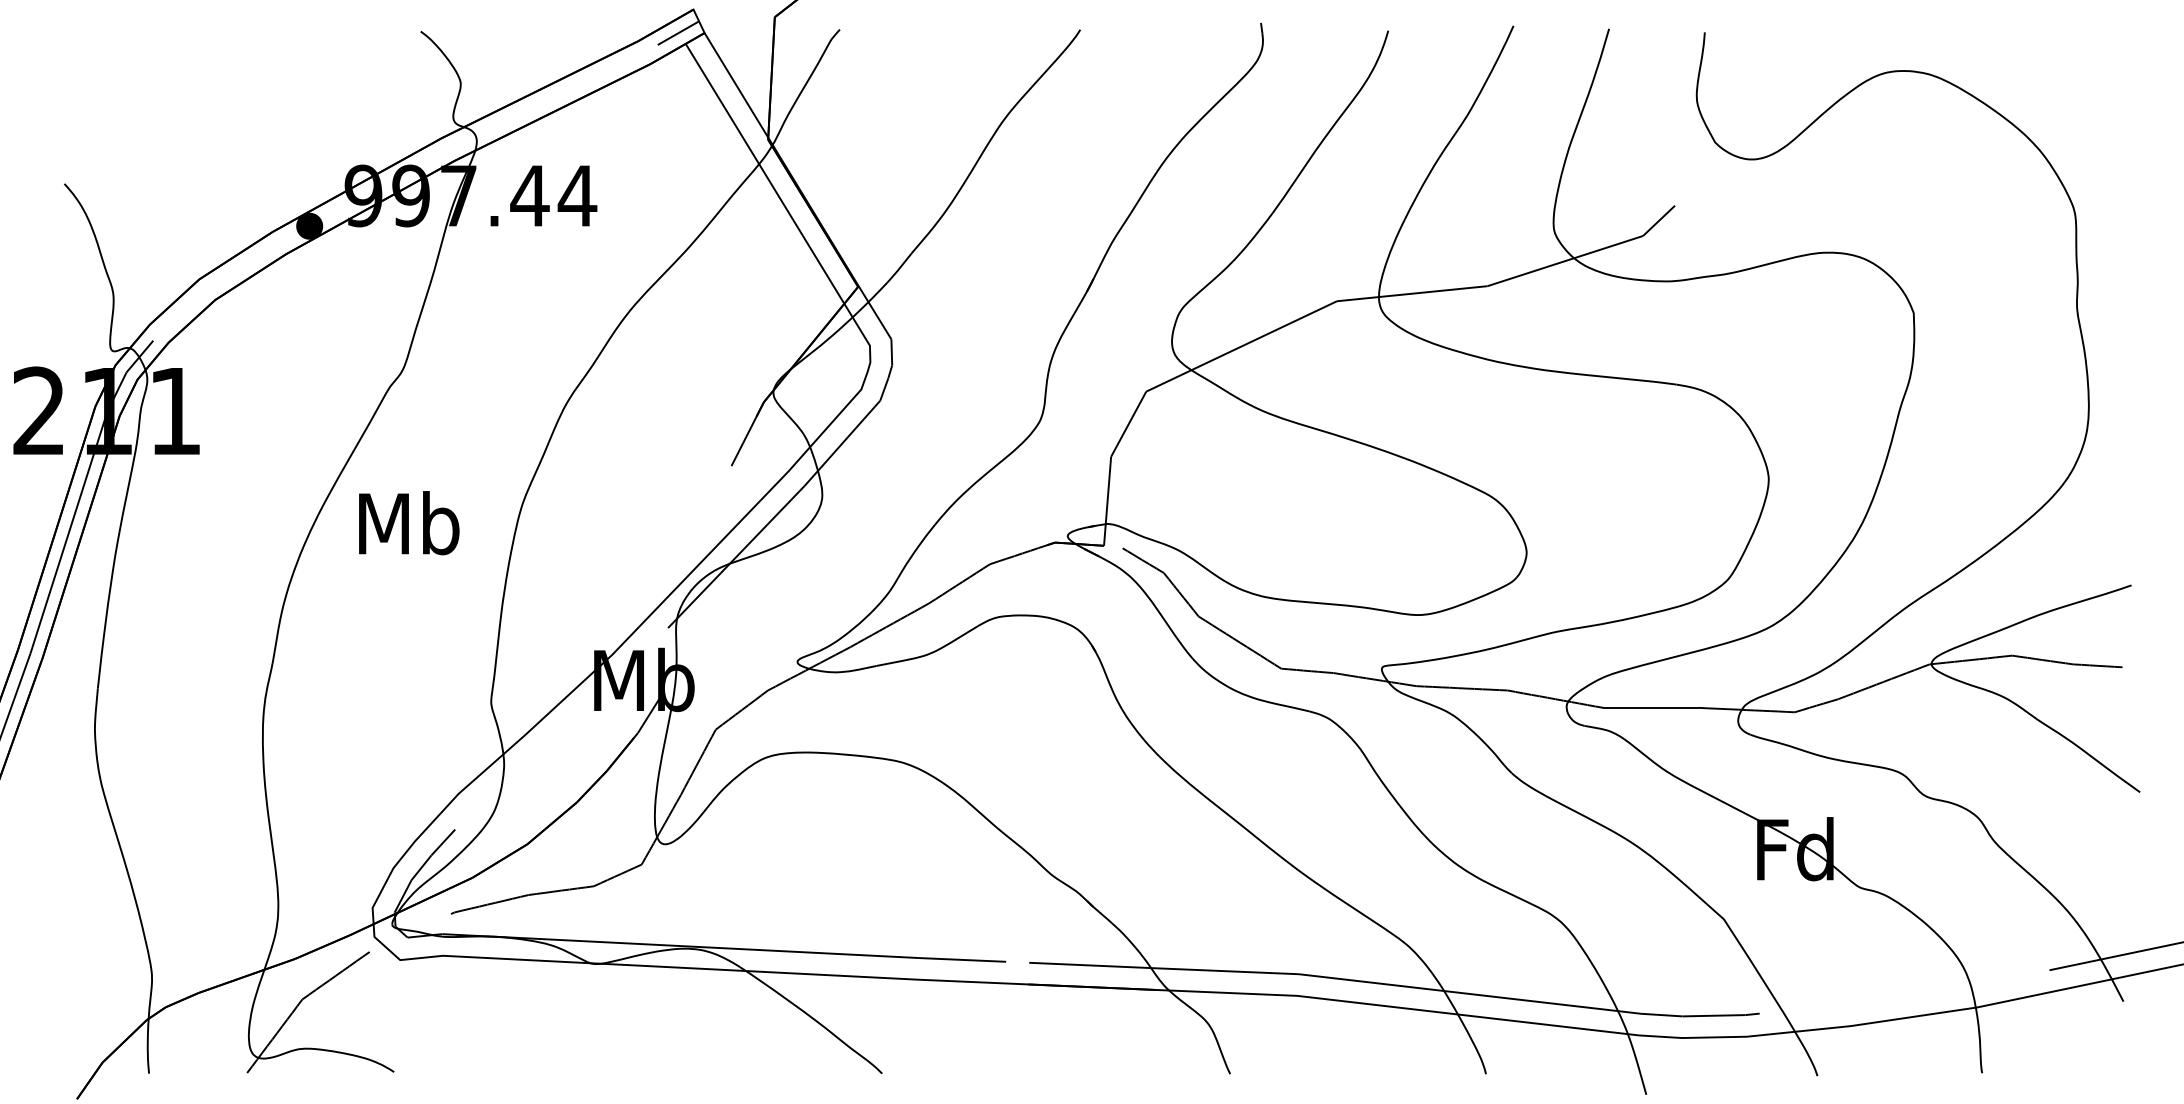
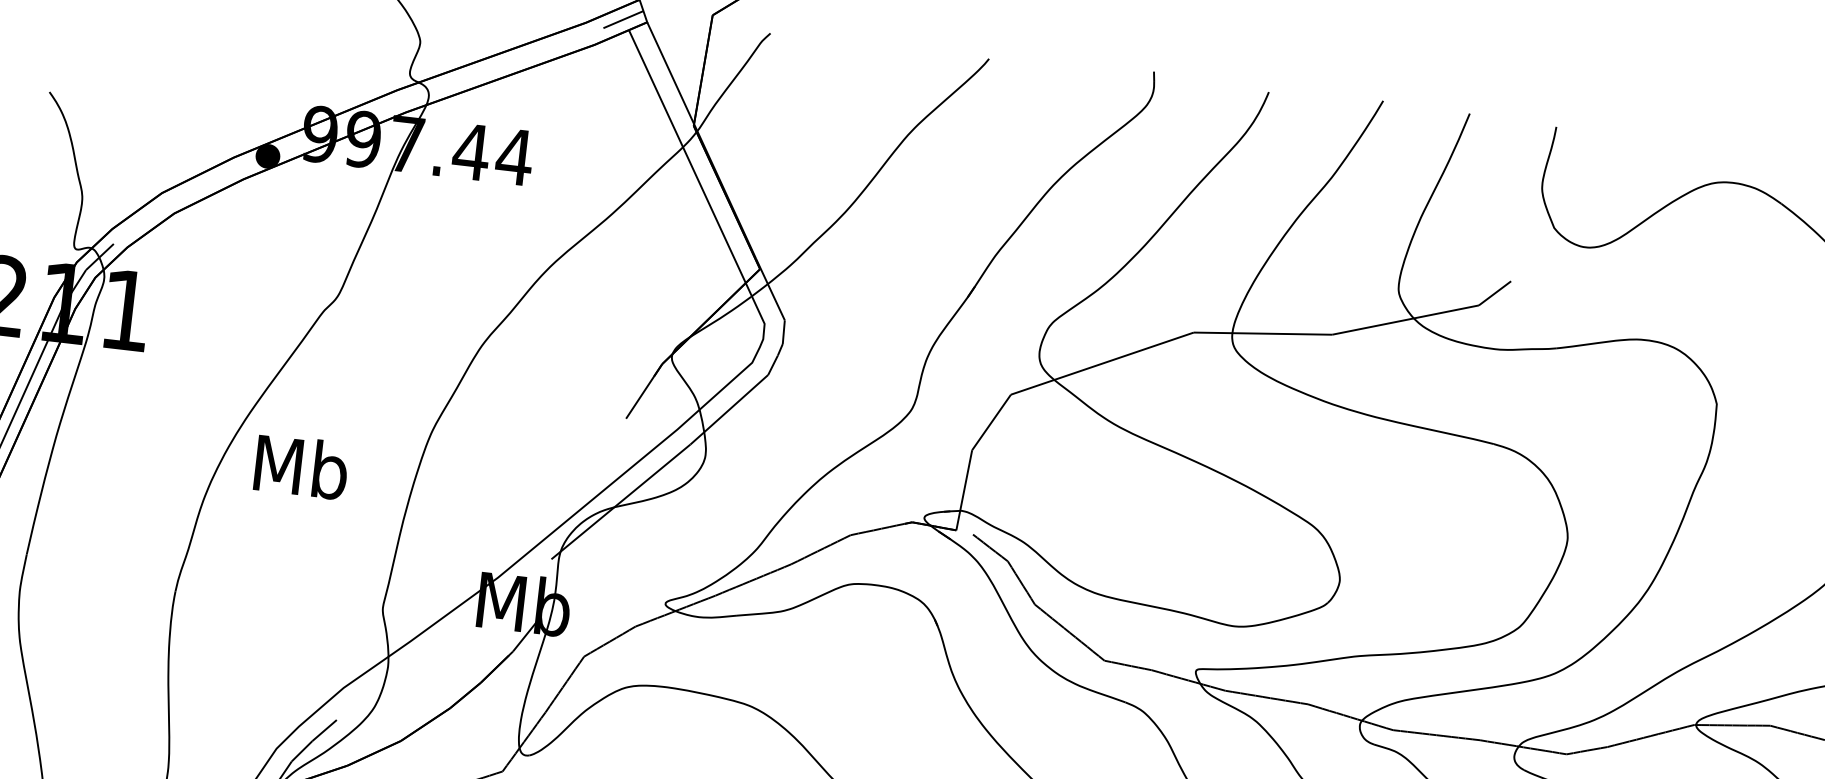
text: (409, 523) -> (301, 467), moved

